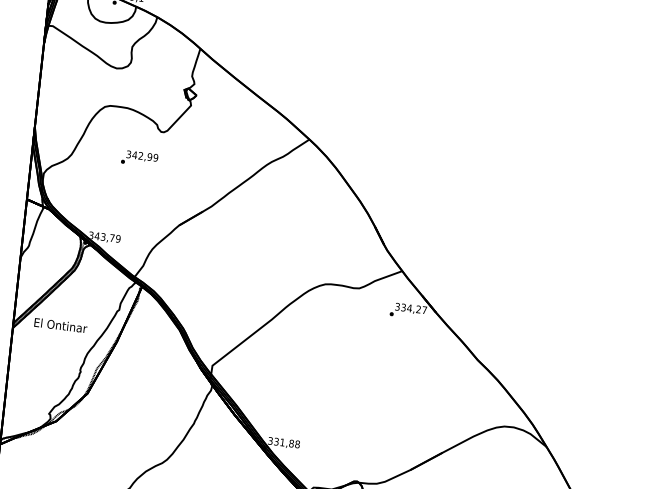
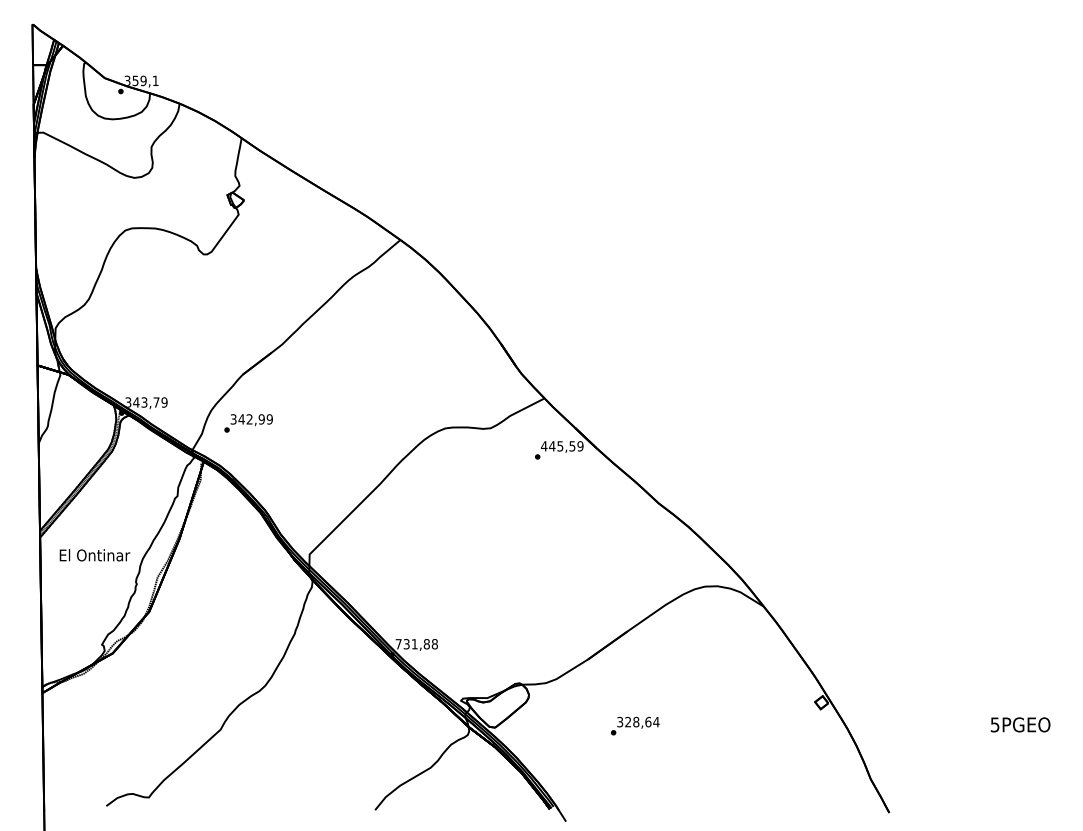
text: (139, 158) -> (248, 423), moved
text: (410, 308) -> (561, 446), 334,27 -> 445,59
text: (60, 325) -> (94, 555), moved
text: (270, 441) -> (398, 644), 331,88 -> 731,88

